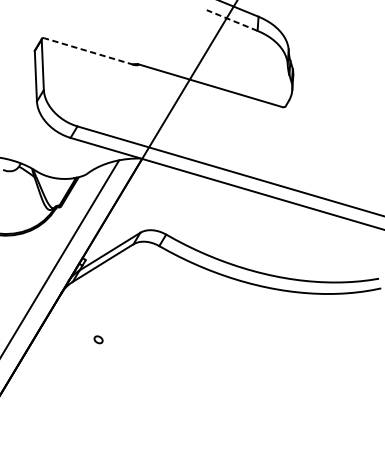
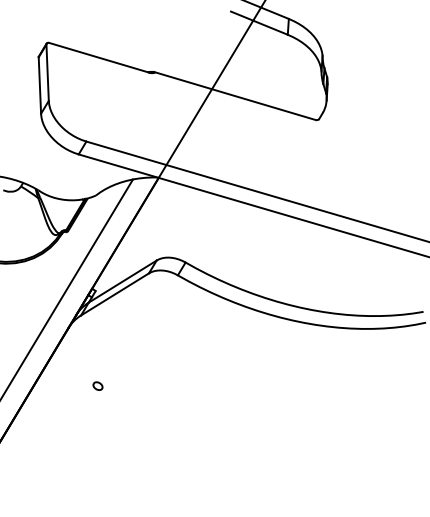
line: (232, 20) -> (259, 23), dashed -> solid
line: (88, 51) -> (98, 57), dashed -> solid
part: (98, 339) -> (97, 385), moved

